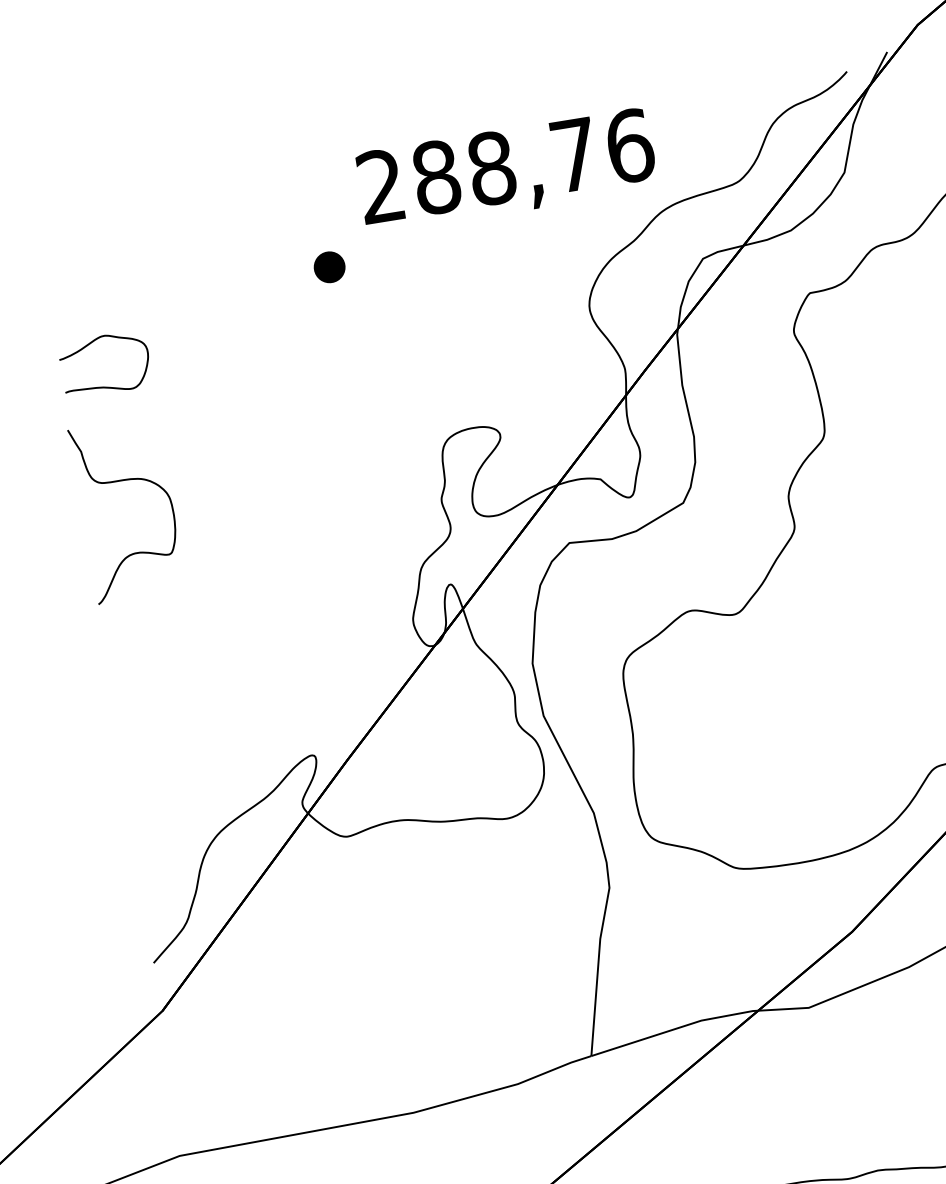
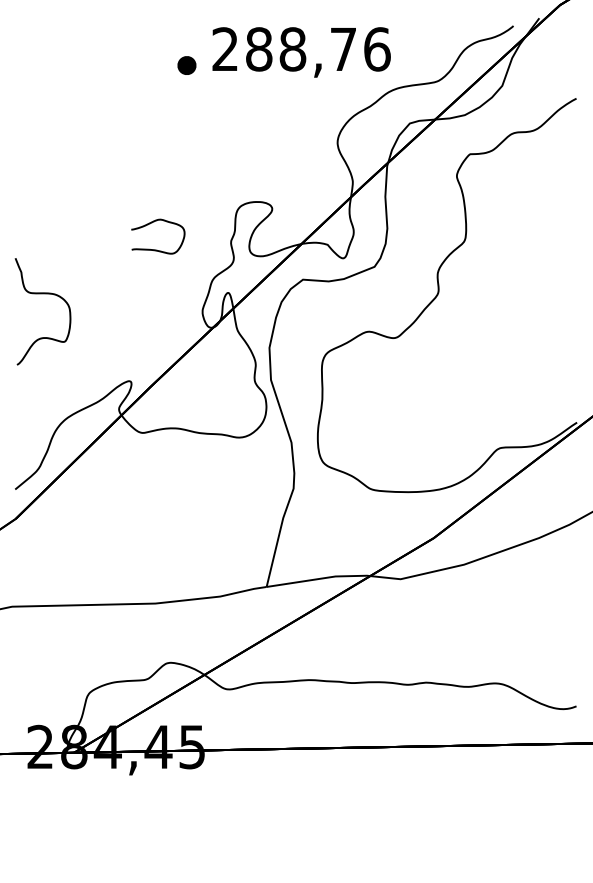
part: (328, 267) -> (186, 65), moved
curve: (107, 385) -> (157, 249), moved
curve: (121, 482) -> (42, 294), moved

